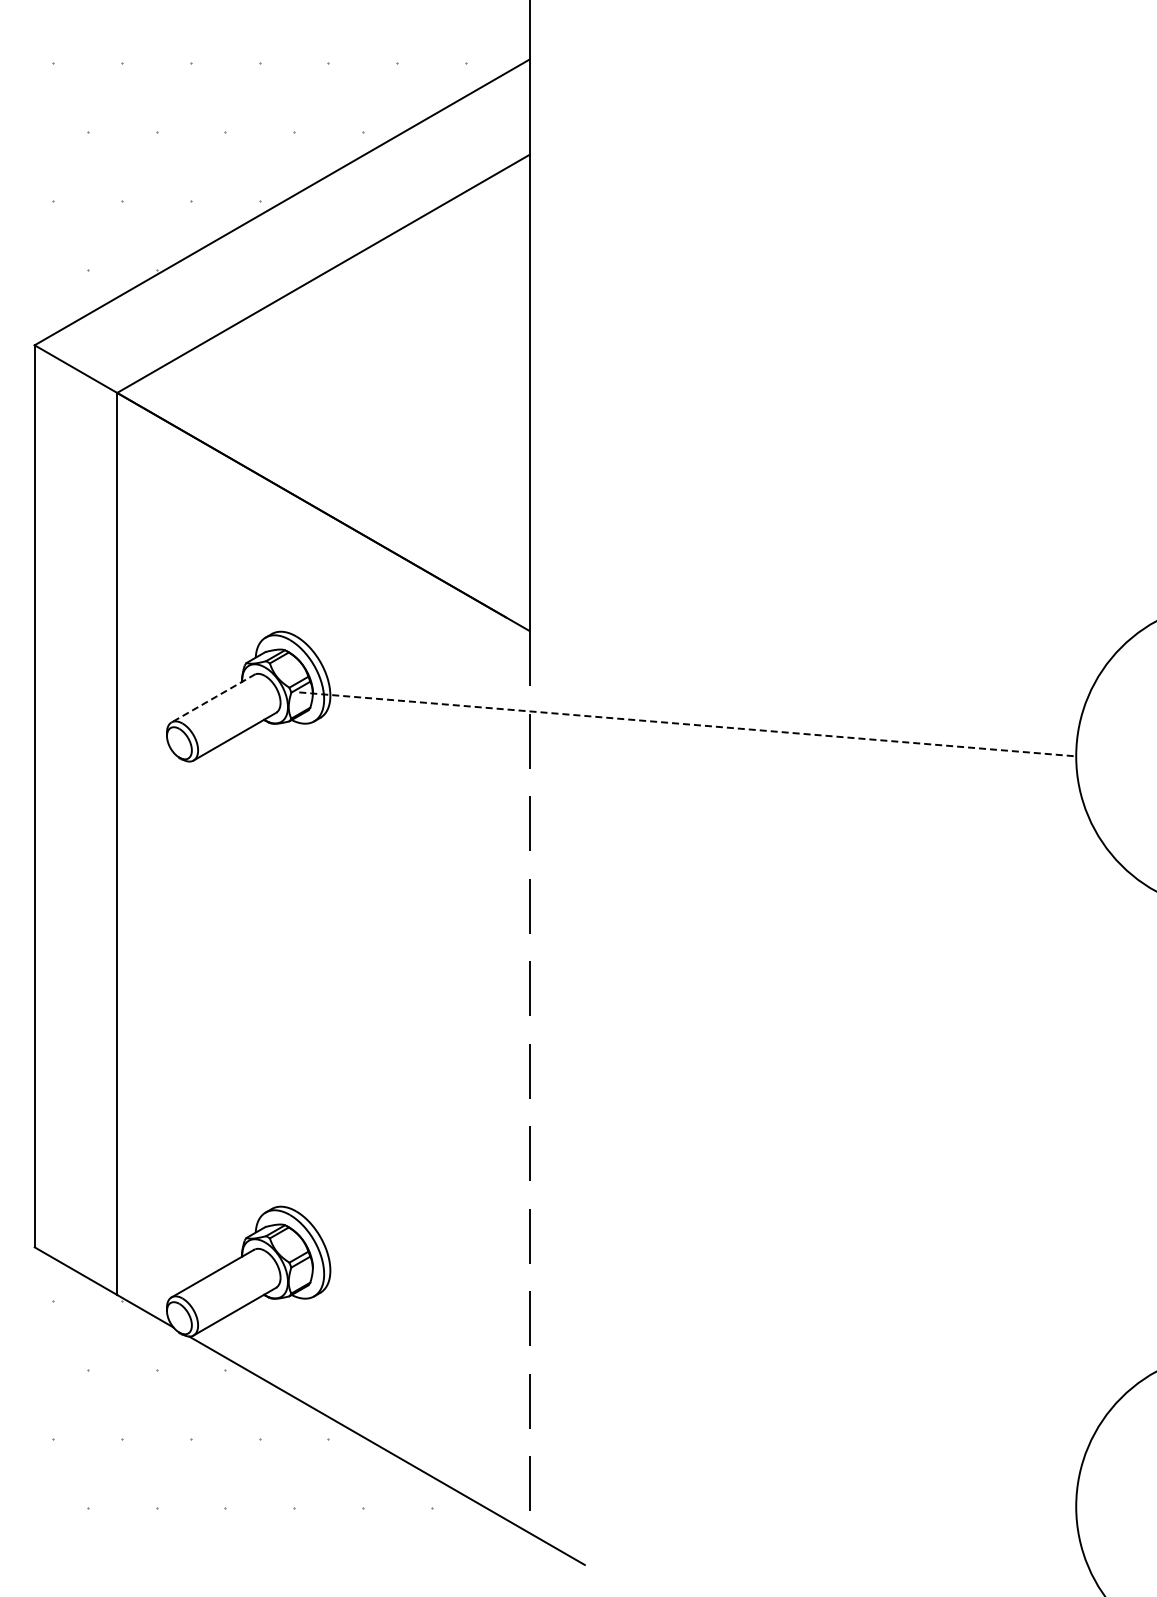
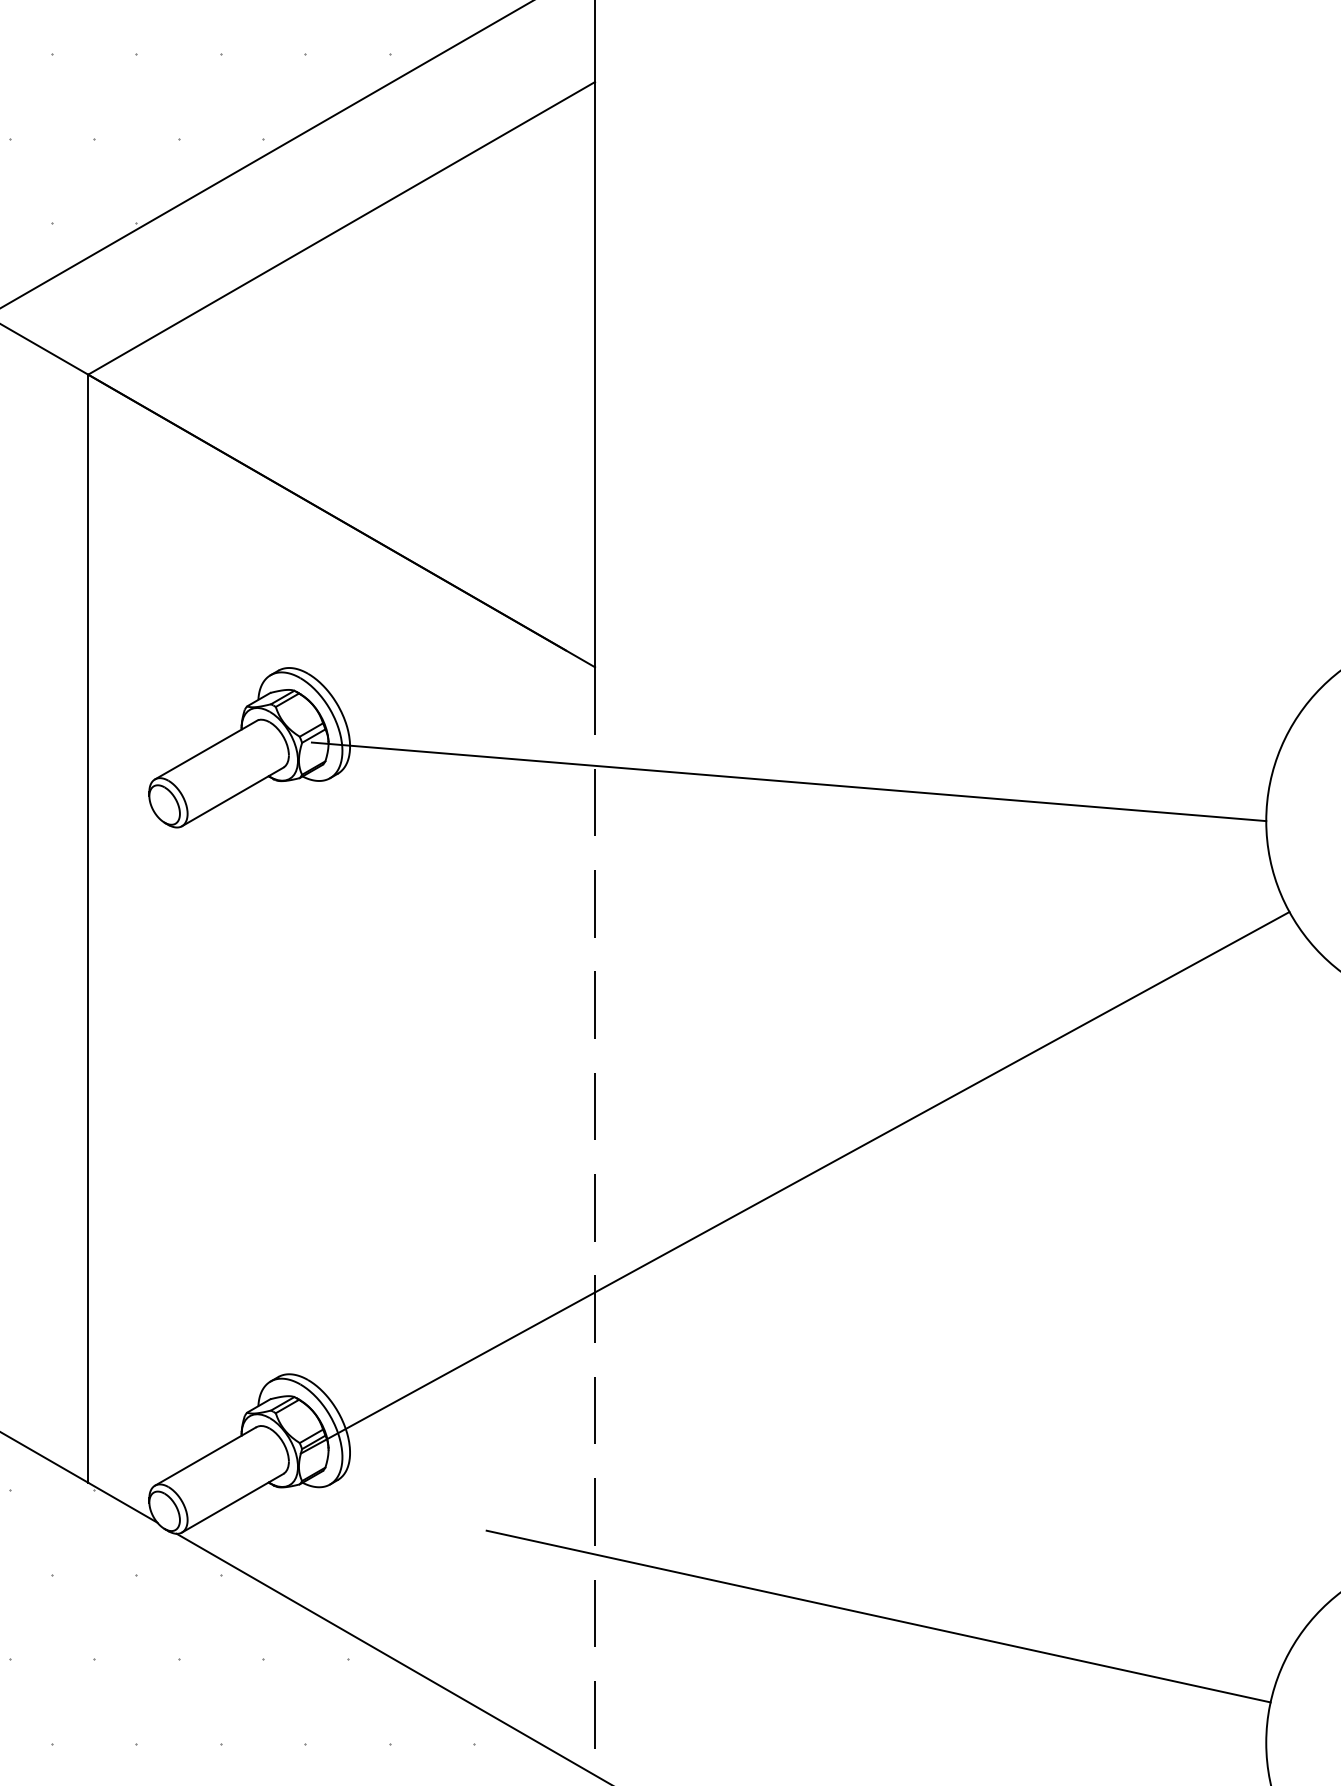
line: (213, 698) -> (206, 750), dashed -> solid
line: (687, 724) -> (788, 781), dashed -> solid
line: (692, 1050) -> (794, 1182), added
line: (760, 1403) -> (878, 1616), added

